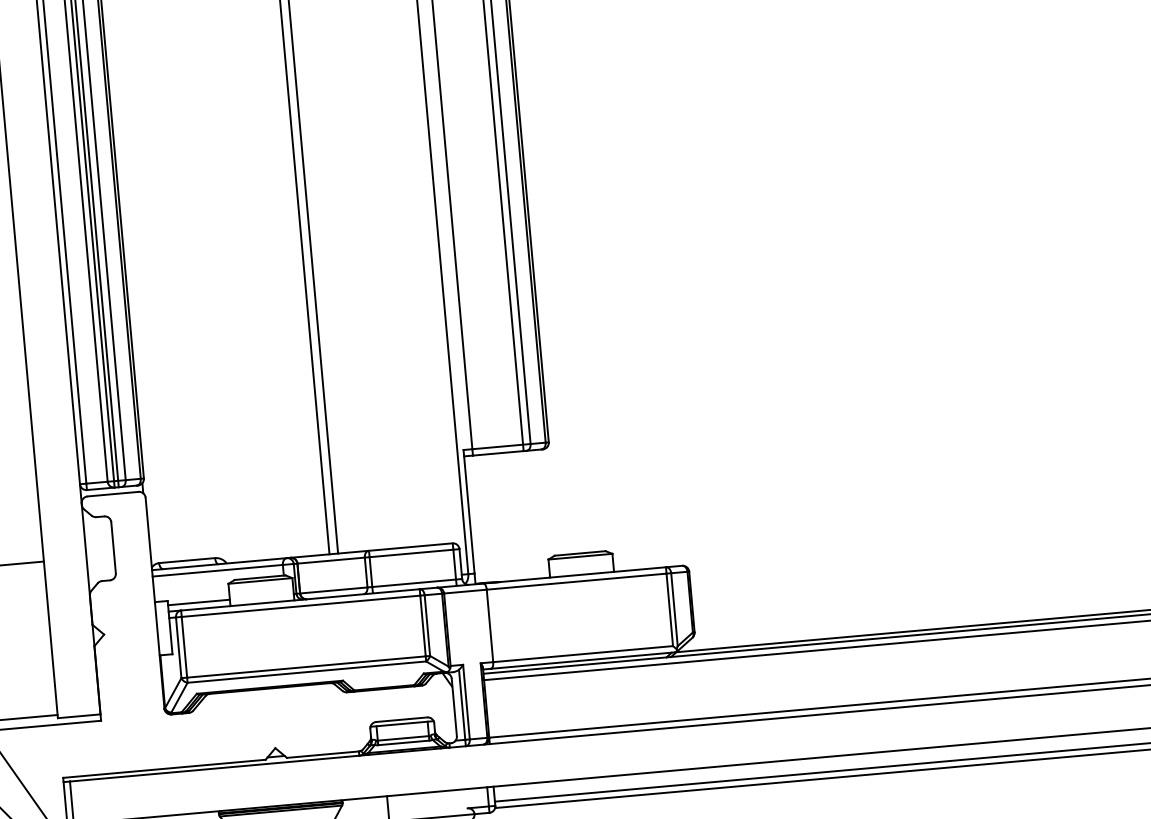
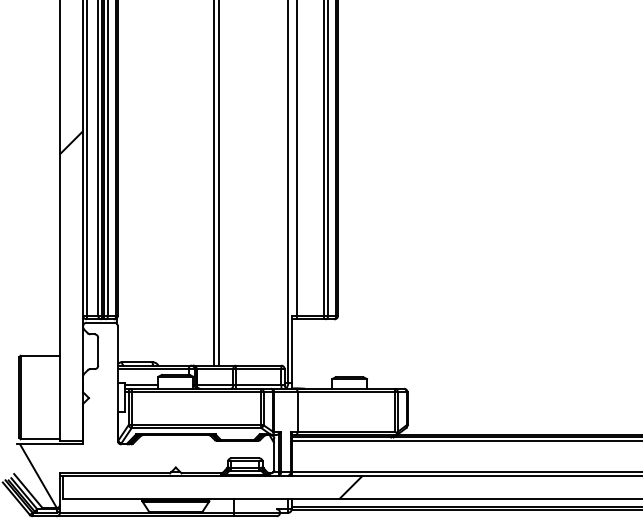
hatch: (30, 167) -> (71, 142), added
hatch: (599, 754) -> (350, 486), added

